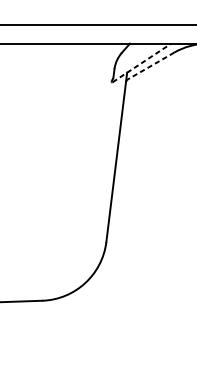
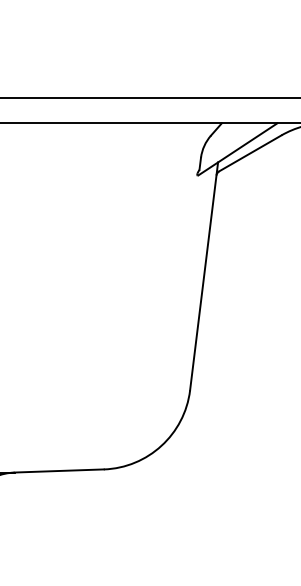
line: (142, 63) -> (238, 149), dashed -> solid
line: (151, 66) -> (250, 153), dashed -> solid

